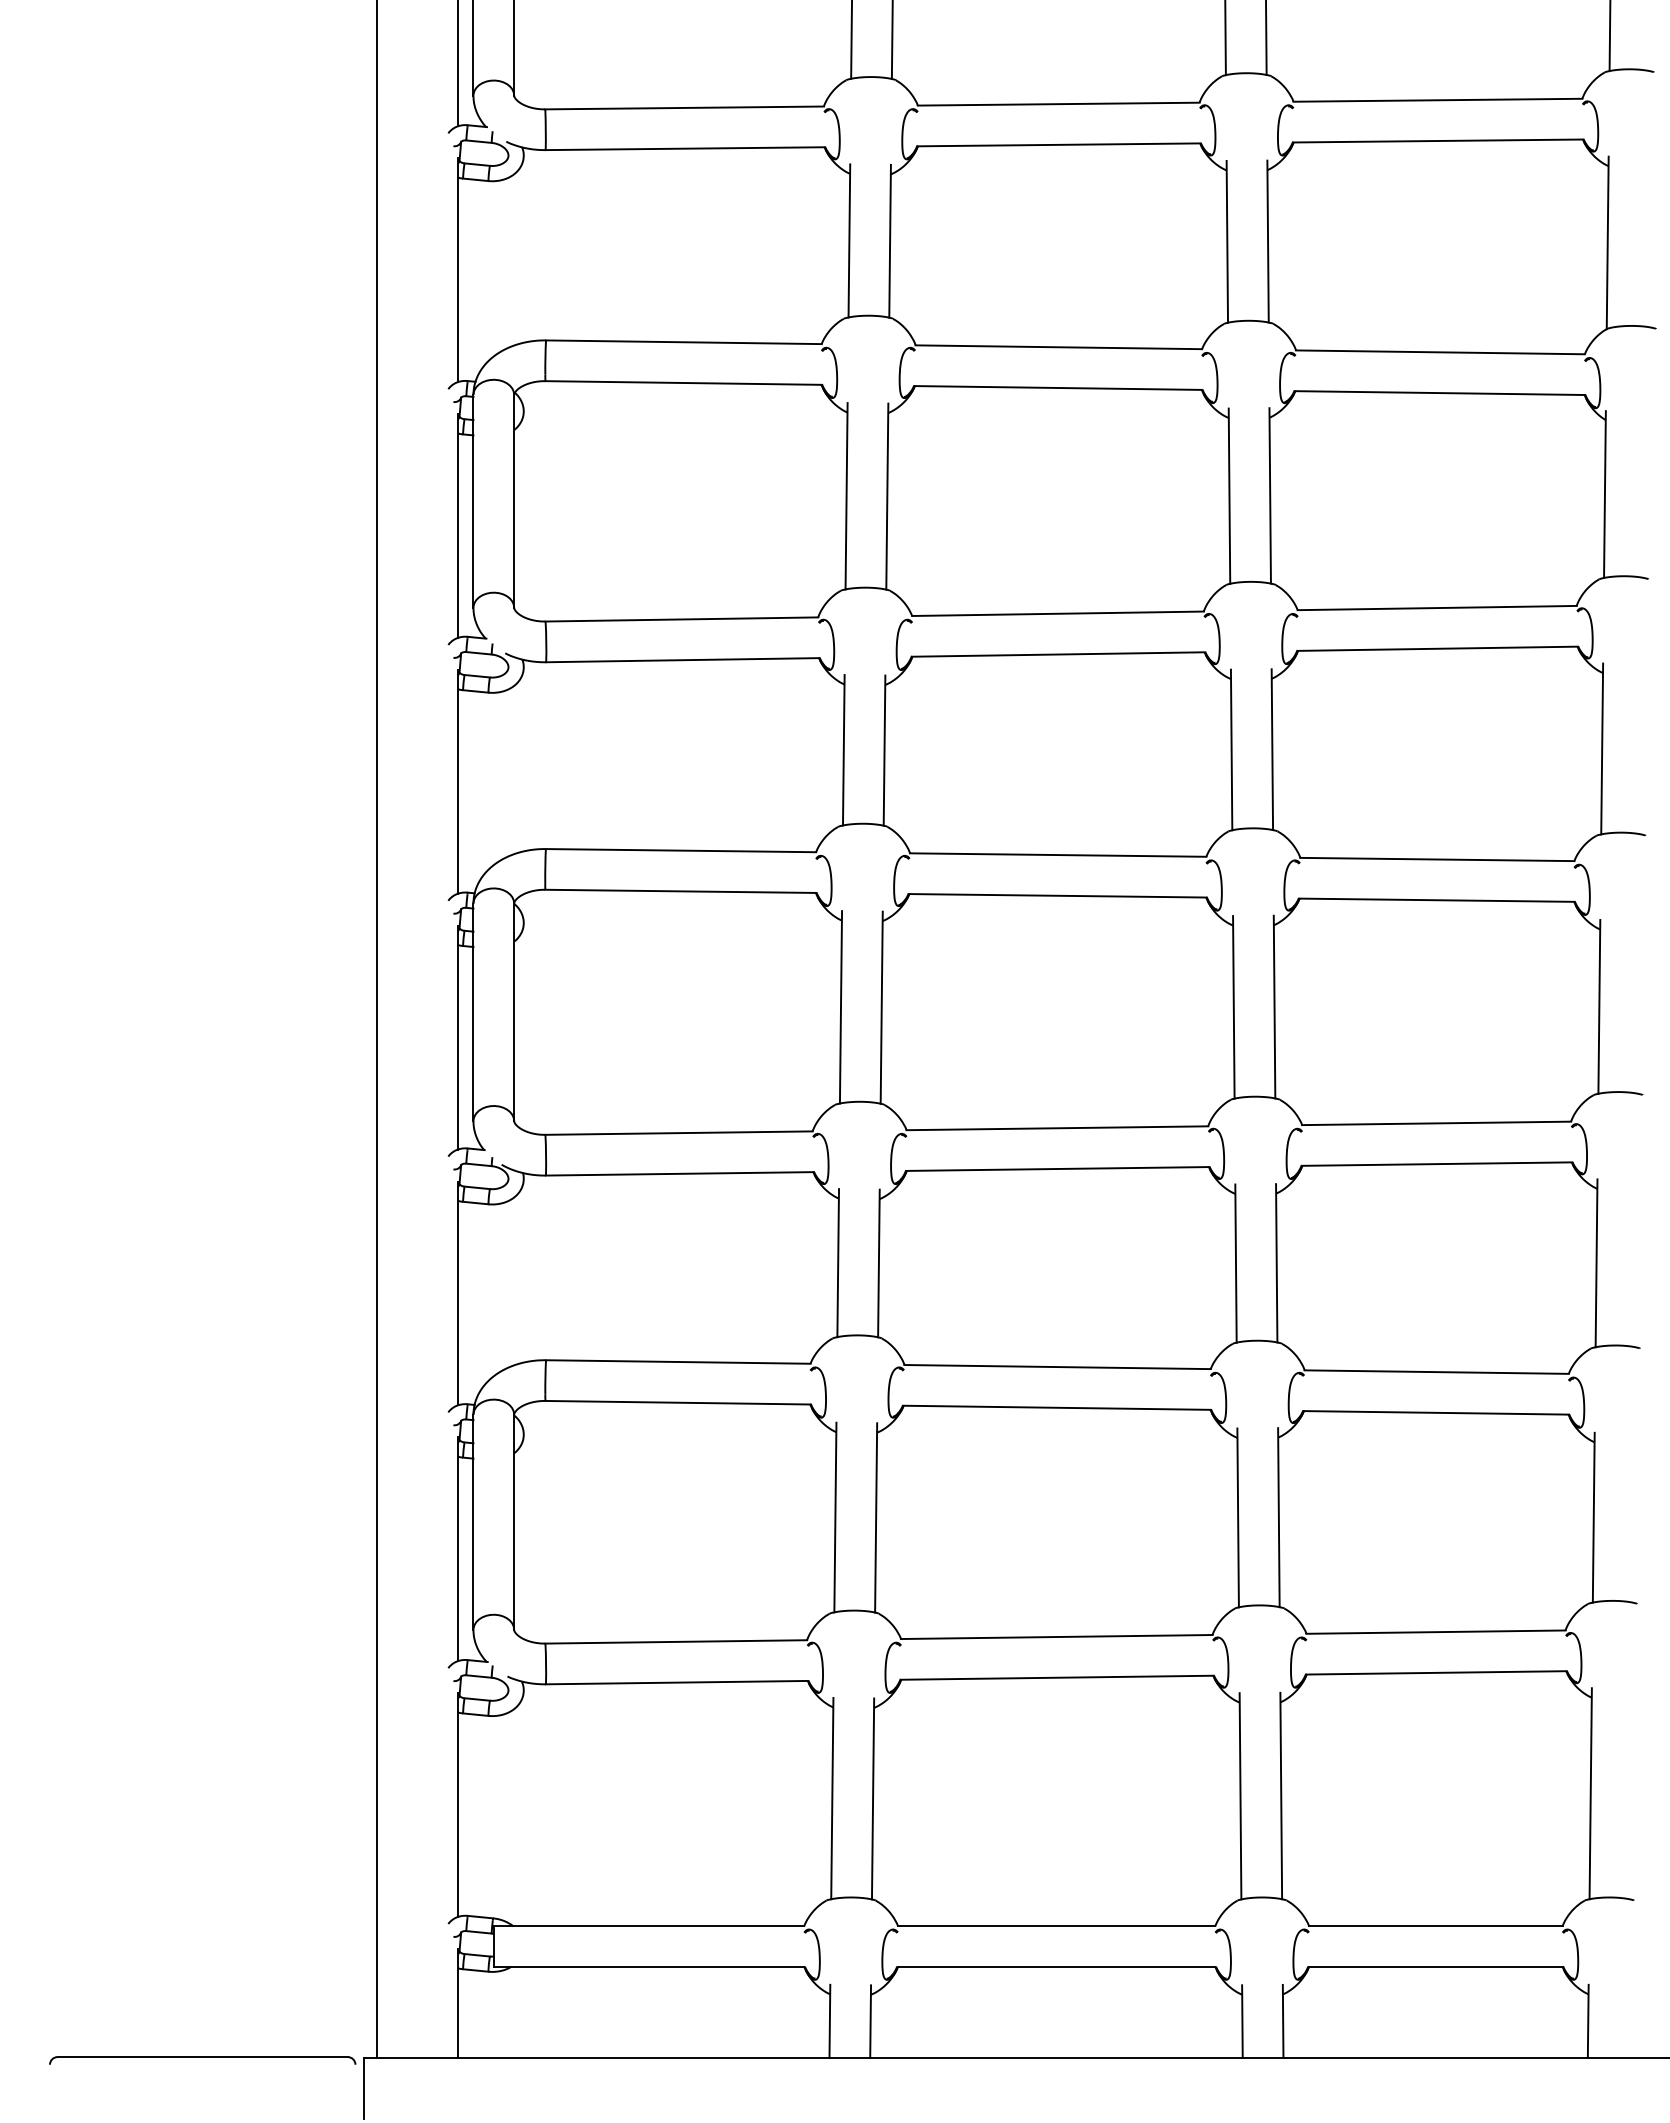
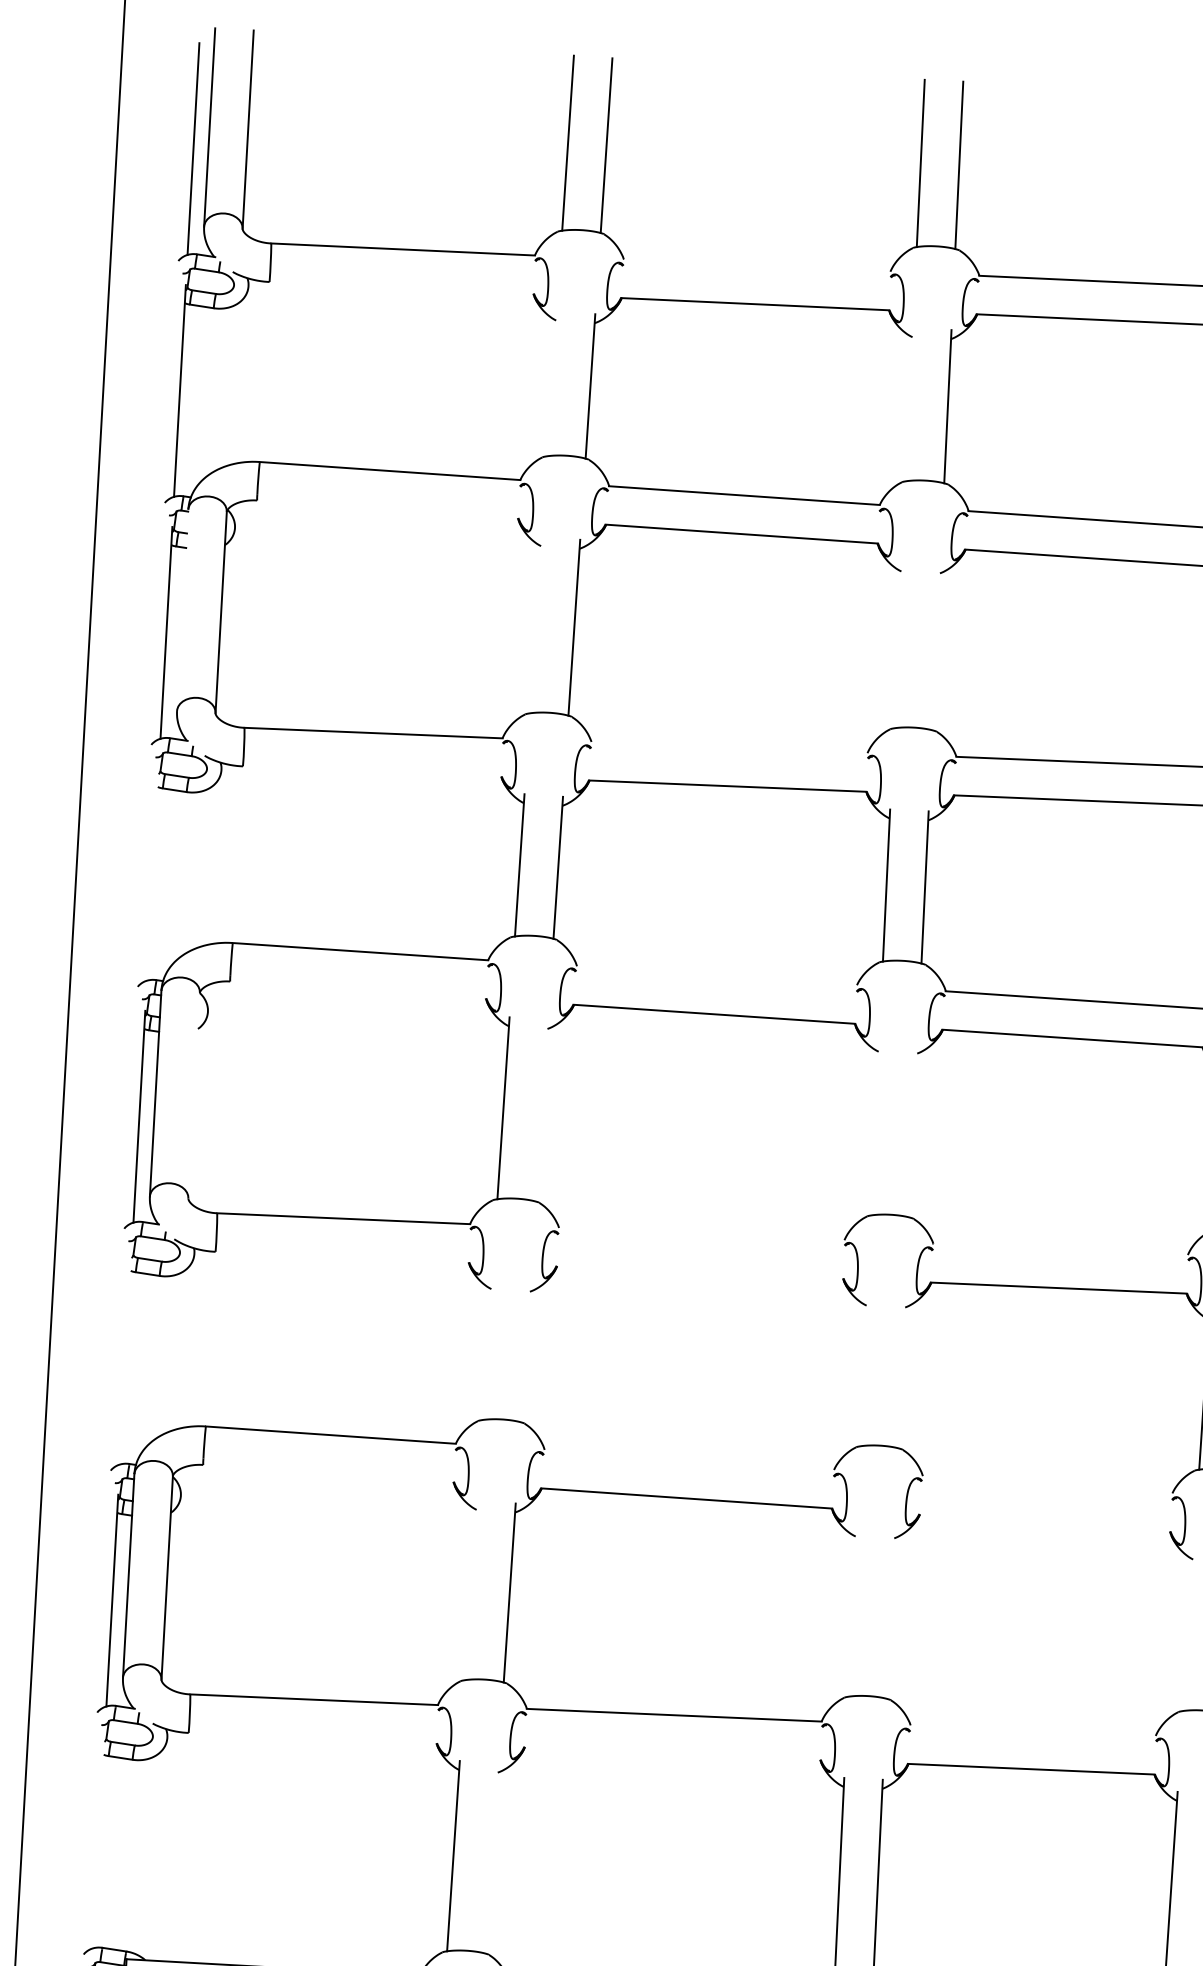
line: (1058, 103) -> (756, 265), removed
line: (684, 148) -> (400, 287), removed
line: (849, 240) -> (552, 383), removed
line: (1227, 241) -> (909, 404), removed
line: (683, 382) -> (387, 509), removed
line: (1229, 495) -> (897, 644), removed
line: (1269, 495) -> (935, 646), removed
line: (846, 496) -> (535, 625), removed
line: (473, 500) -> (182, 609), removed
line: (1057, 613) -> (729, 747), removed
line: (682, 660) -> (371, 771), removed
line: (457, 781) -> (152, 874), removed
line: (1057, 854) -> (716, 975), removed
line: (680, 890) -> (357, 989), removed
line: (1274, 1006) -> (913, 1130), removed
line: (881, 1007) -> (541, 1110), removed
line: (1233, 1007) -> (874, 1129), removed
line: (514, 1012) -> (194, 1095), removed
line: (1436, 1123) -> (1060, 1249), removed
line: (1057, 1128) -> (701, 1234), removed
line: (1057, 1168) -> (699, 1272), removed
line: (679, 1173) -> (341, 1256), removed
line: (838, 1263) -> (487, 1350), removed
line: (878, 1263) -> (525, 1352), removed
line: (1235, 1263) -> (863, 1371), removed
line: (1276, 1263) -> (901, 1373), removed
line: (457, 1293) -> (125, 1358), removed
line: (1057, 1367) -> (689, 1460), removed
line: (1436, 1371) -> (1047, 1484), removed
line: (677, 1402) -> (327, 1473), removed
line: (1435, 1412) -> (1044, 1522), removed
line: (835, 1517) -> (471, 1590), removed
line: (1237, 1517) -> (851, 1611), removed
line: (1278, 1517) -> (890, 1613), removed
line: (1593, 1517) -> (1188, 1630), removed
line: (1435, 1631) -> (1032, 1730), removed
line: (1057, 1677) -> (672, 1753), removed
line: (676, 1682) -> (312, 1738), removed
line: (872, 1798) -> (491, 1858), removed
line: (457, 1805) -> (98, 1842), removed

